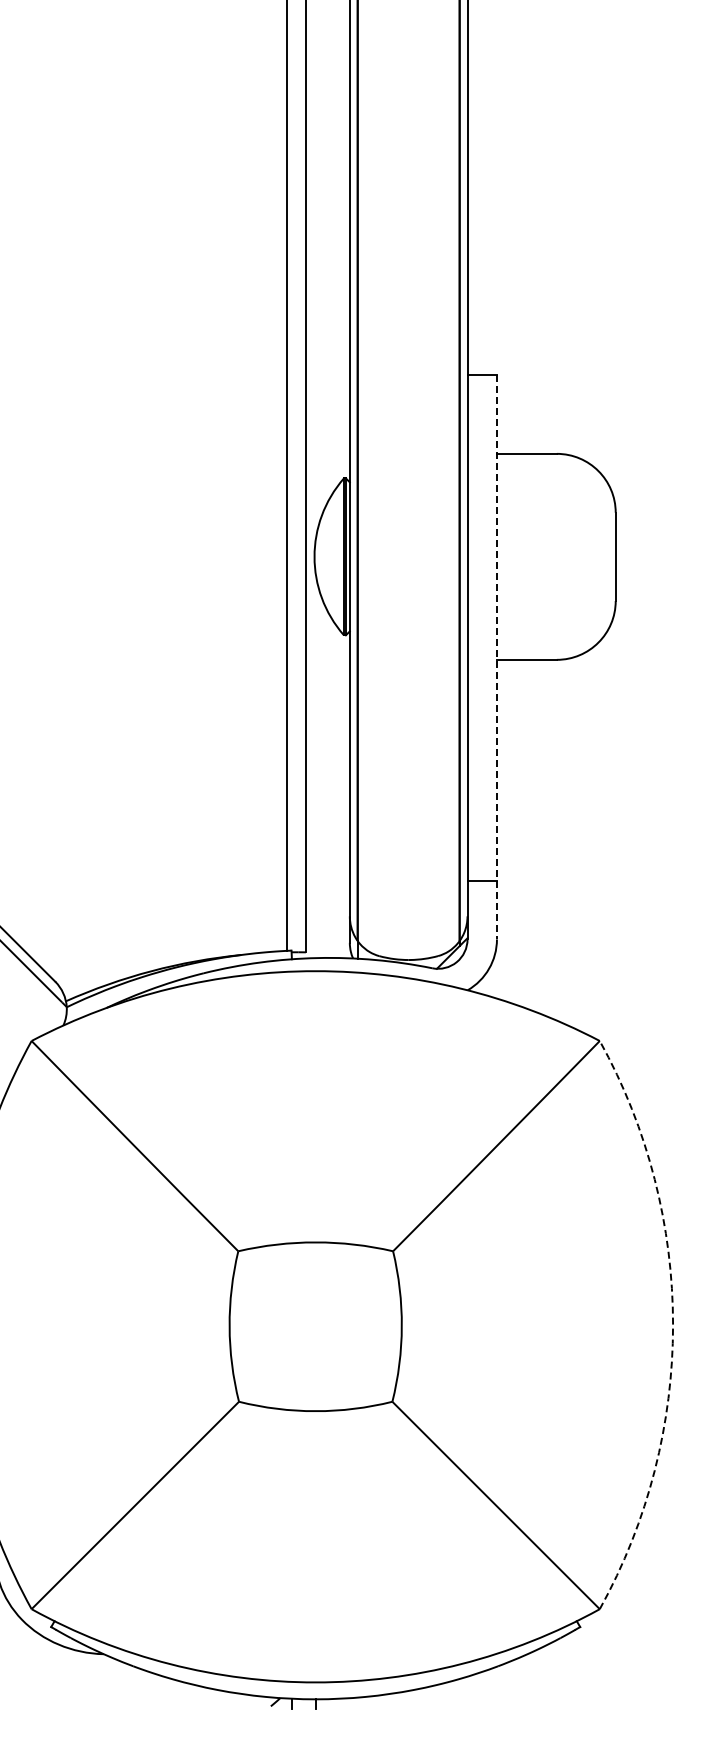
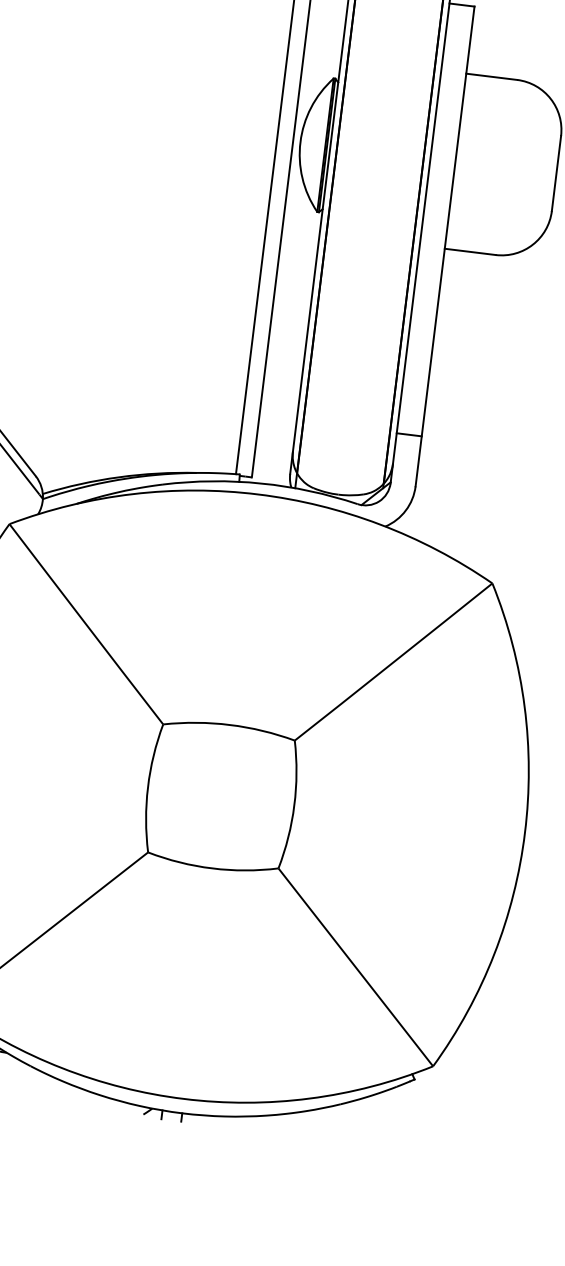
line: (496, 657) -> (444, 246), dashed -> solid
arc: (673, 1325) -> (525, 832), dashed -> solid

